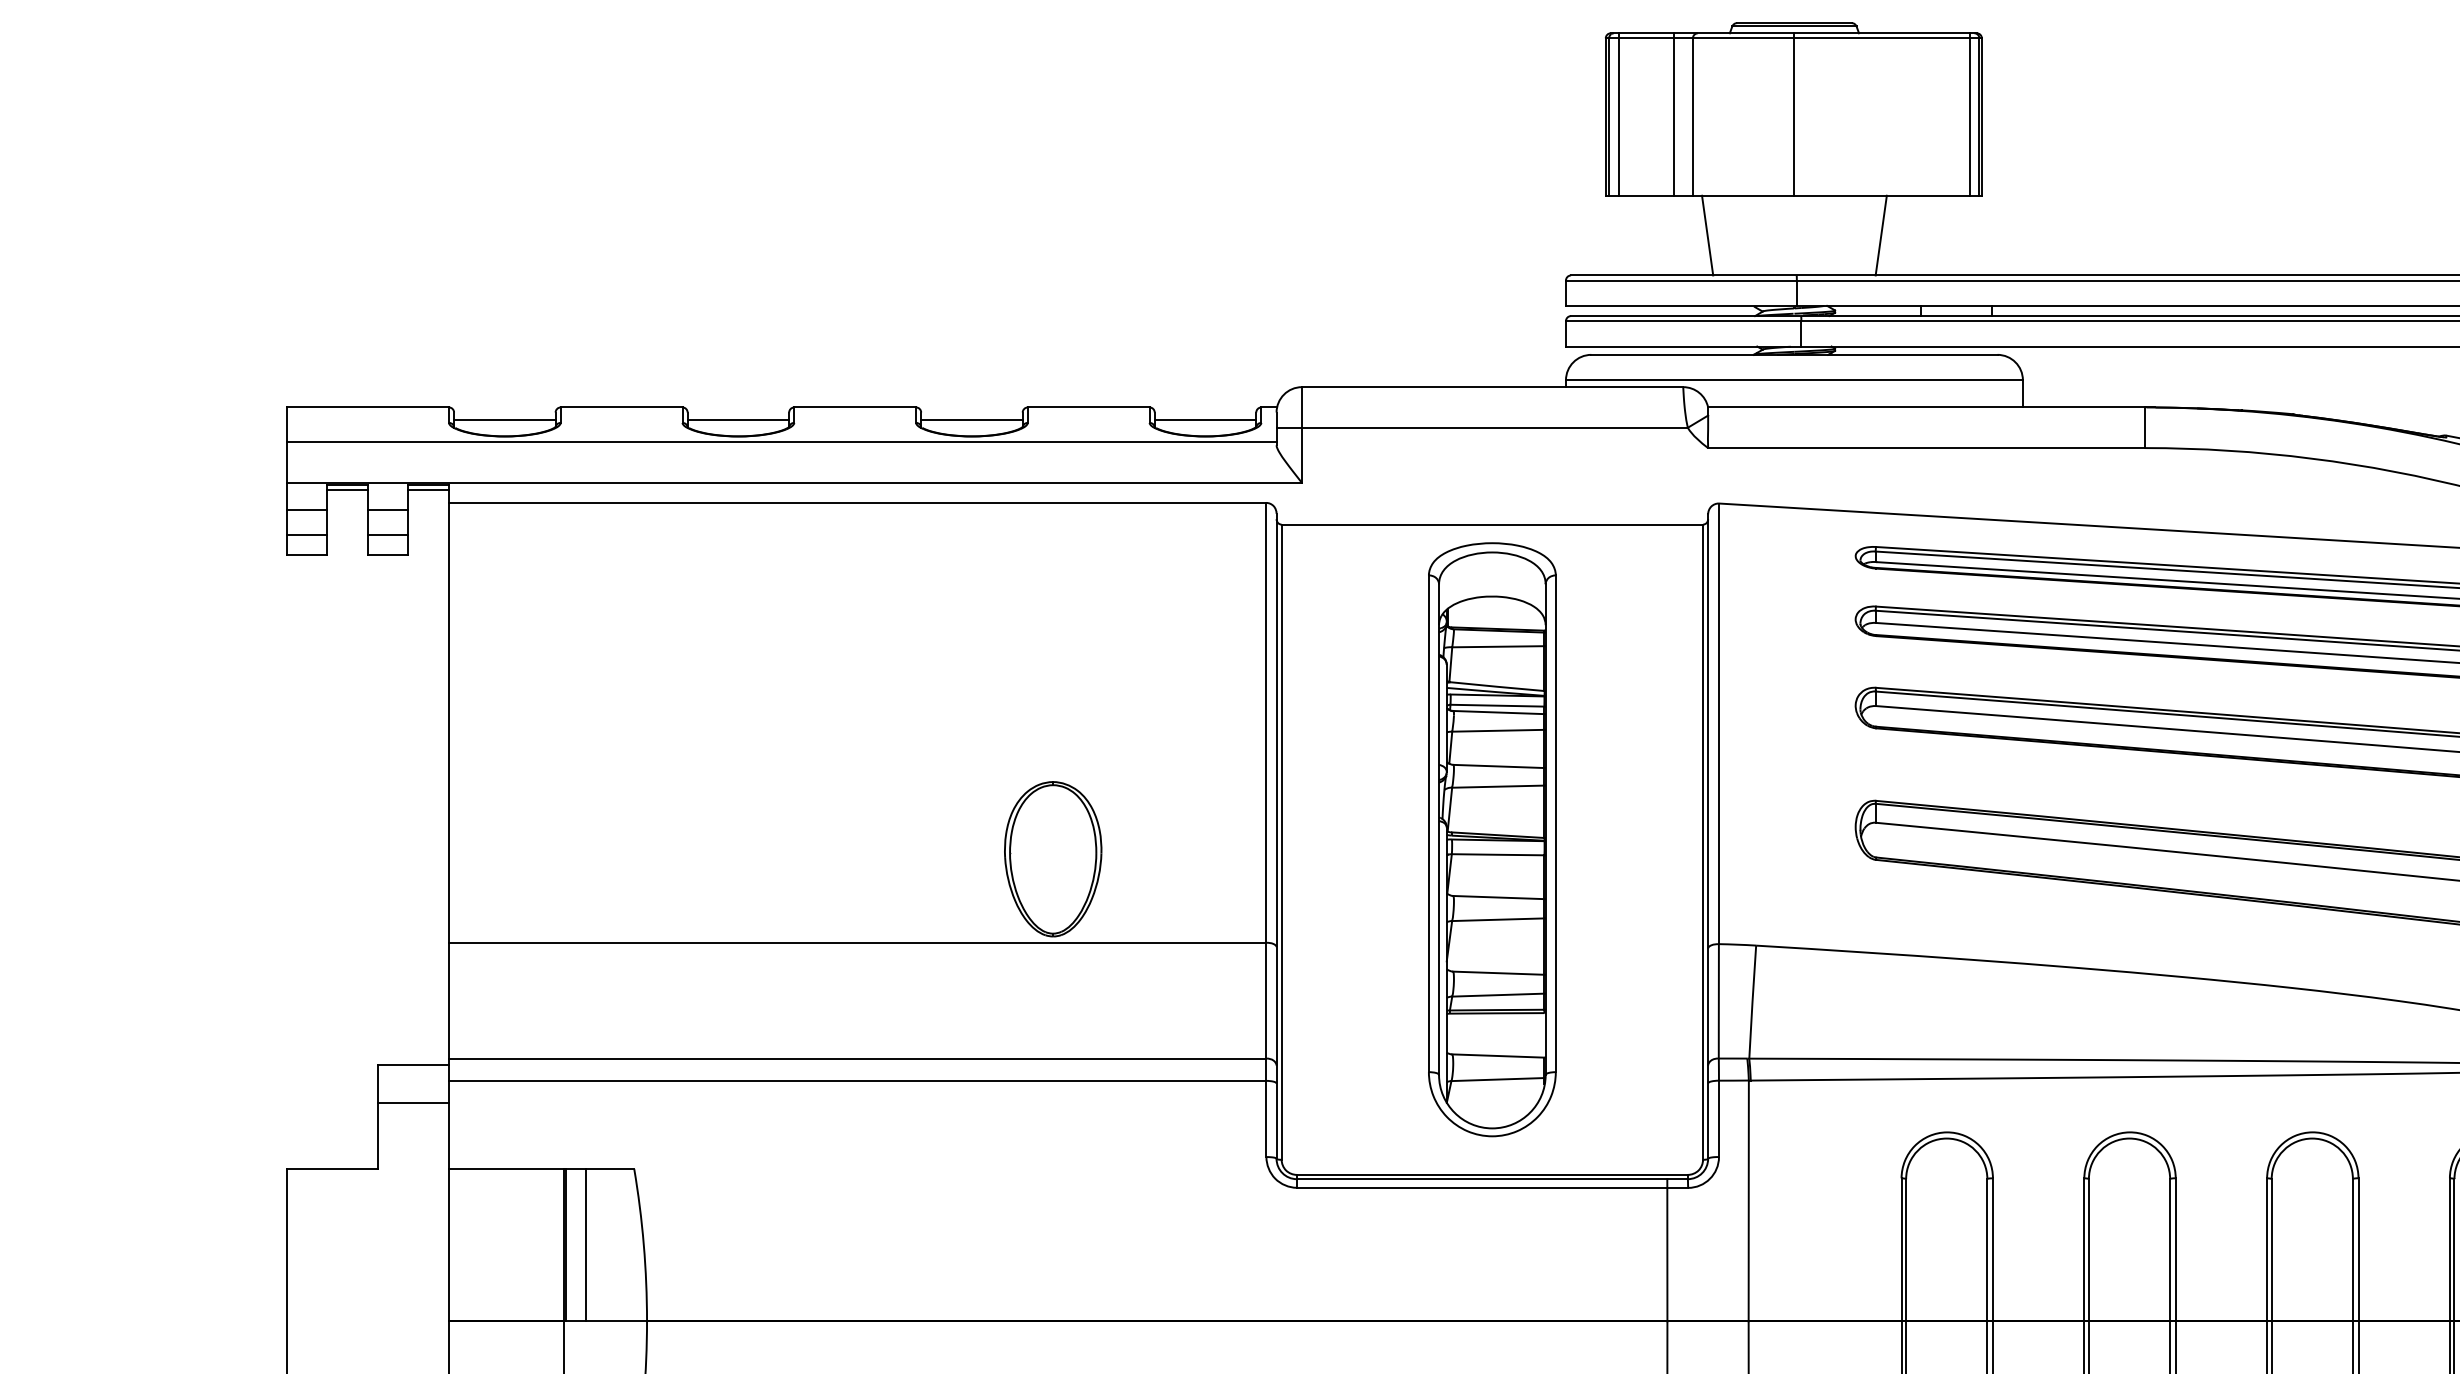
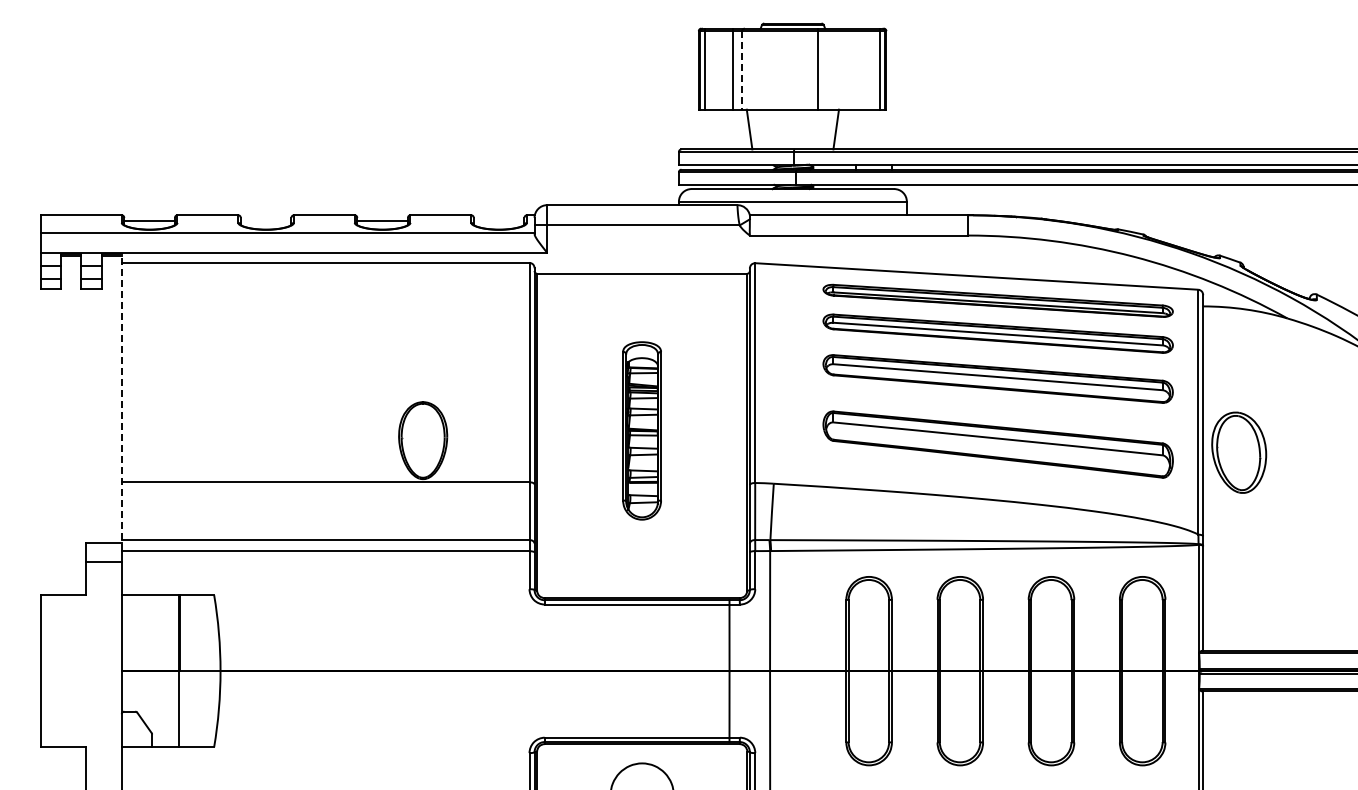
line: (1793, 113) -> (817, 68), moved
line: (1693, 117) -> (742, 70), solid -> dashed
line: (737, 419) -> (265, 221), removed
line: (1204, 419) -> (498, 221), removed
line: (448, 782) -> (121, 402), solid -> dashed
part: (1490, 838) -> (641, 430), size x0.6
line: (584, 1245) -> (189, 633), removed

